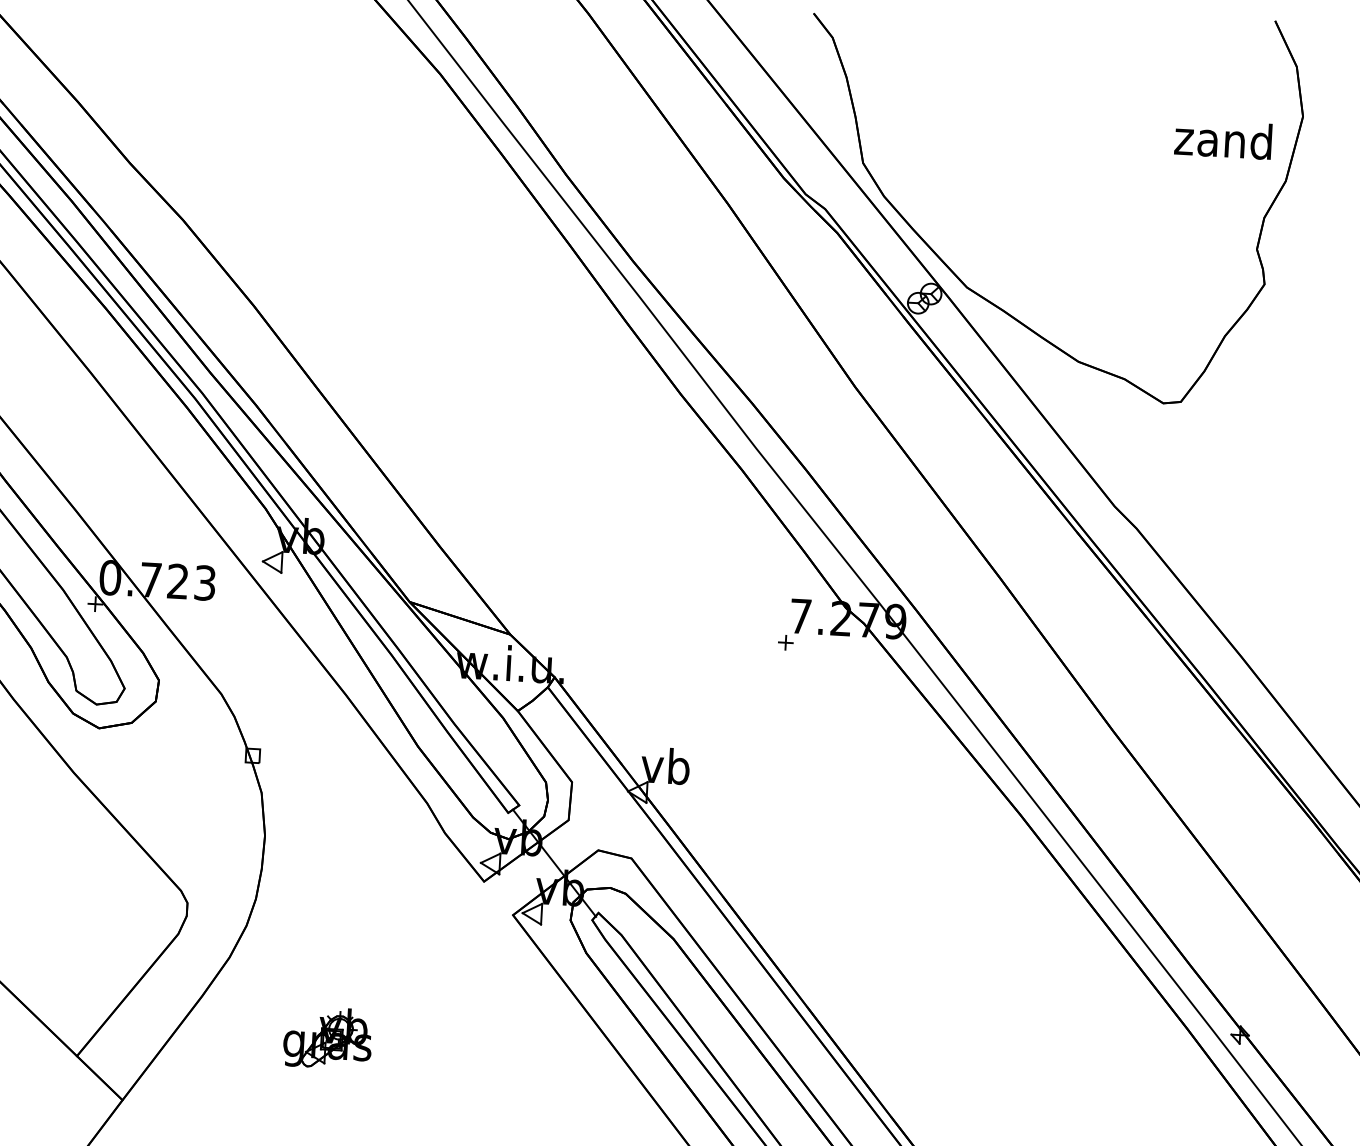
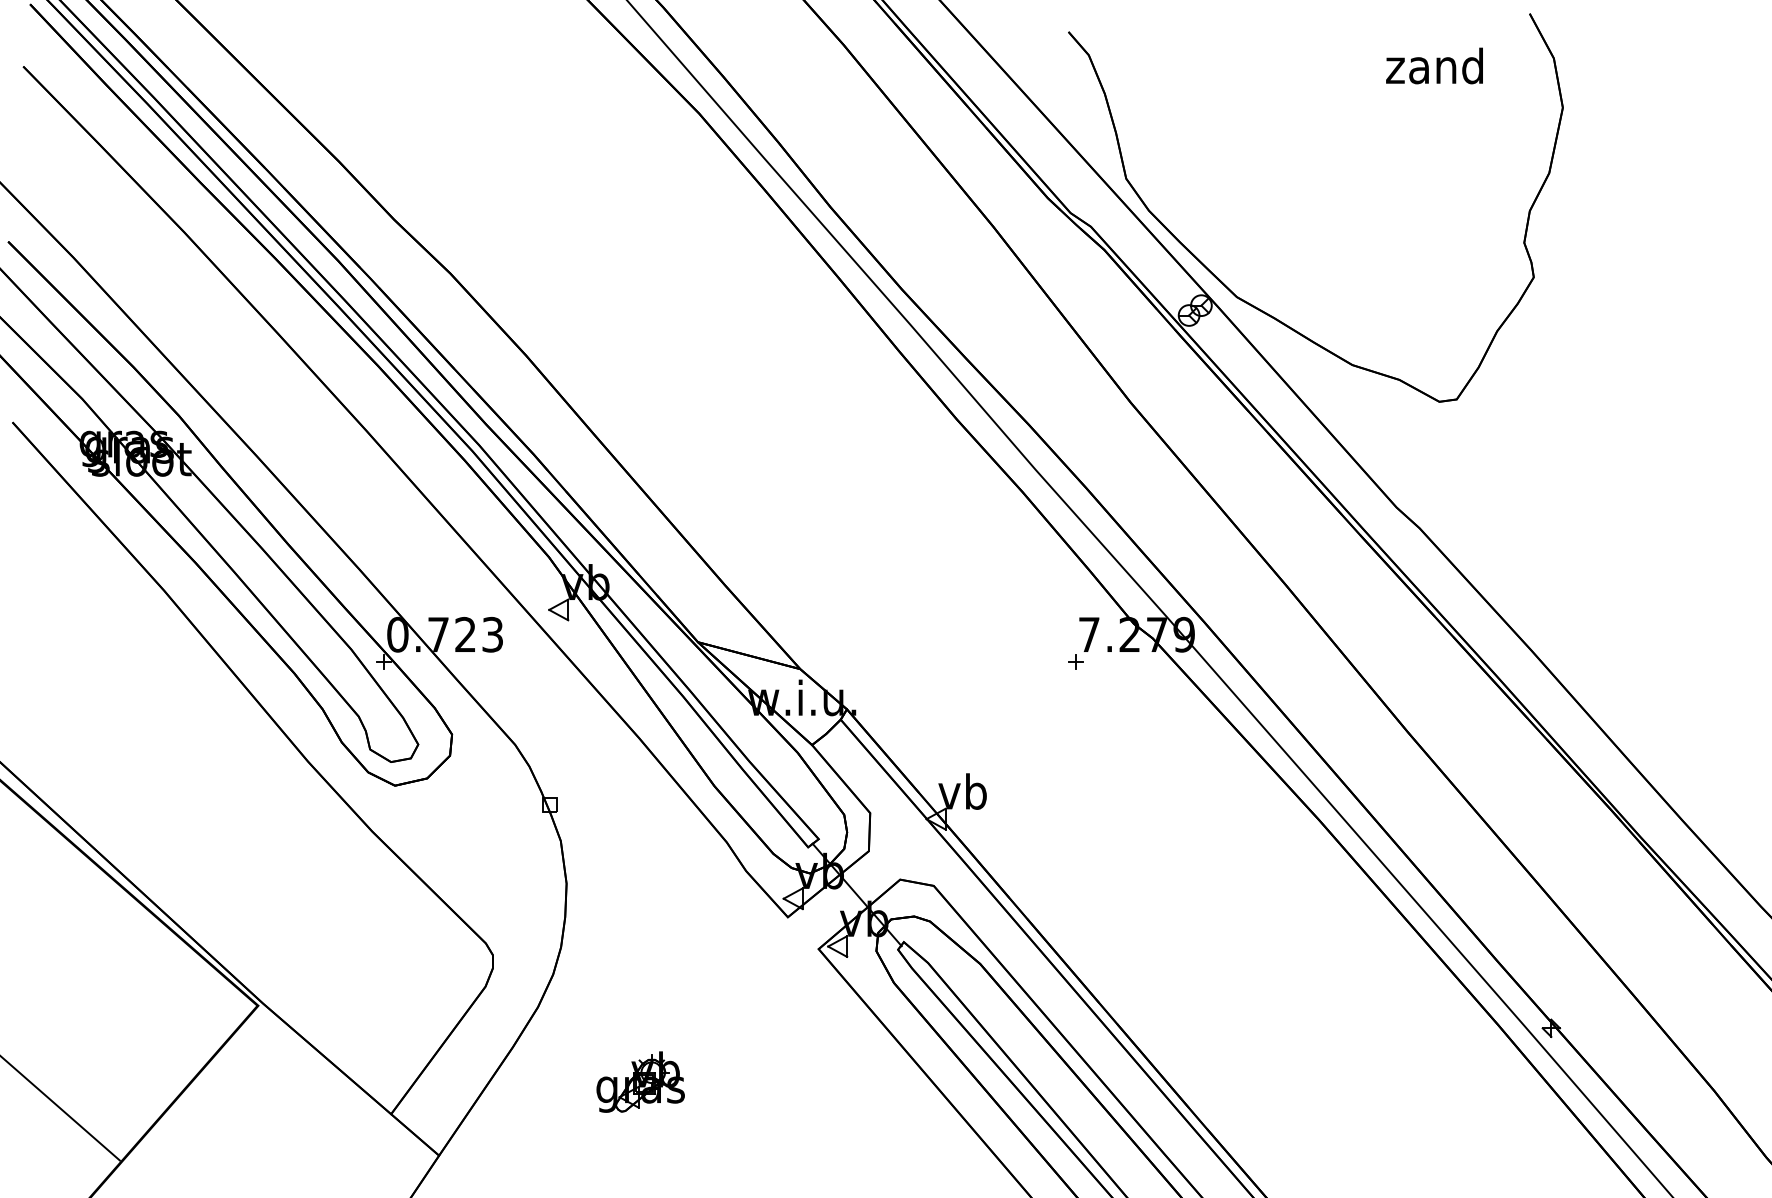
text: (1223, 138) -> (1434, 65), moved

